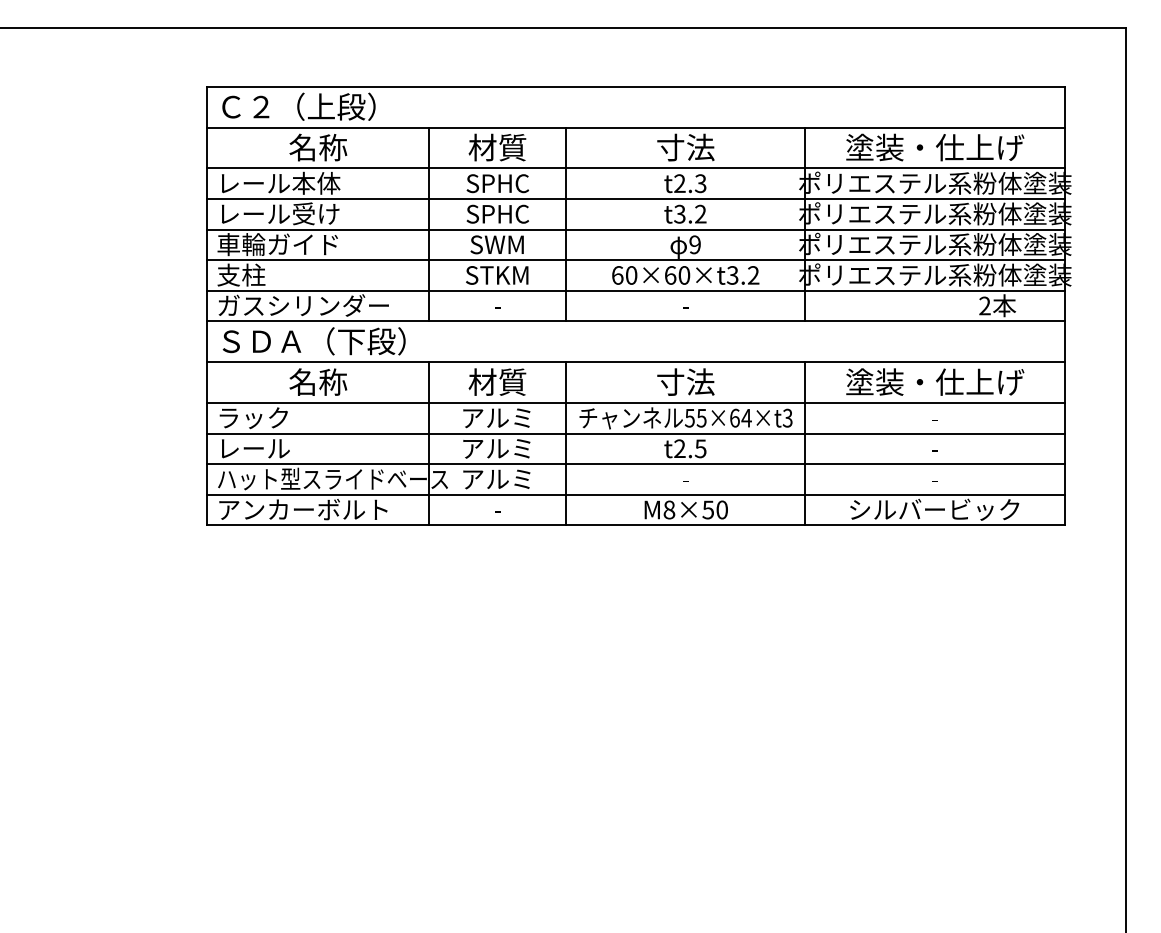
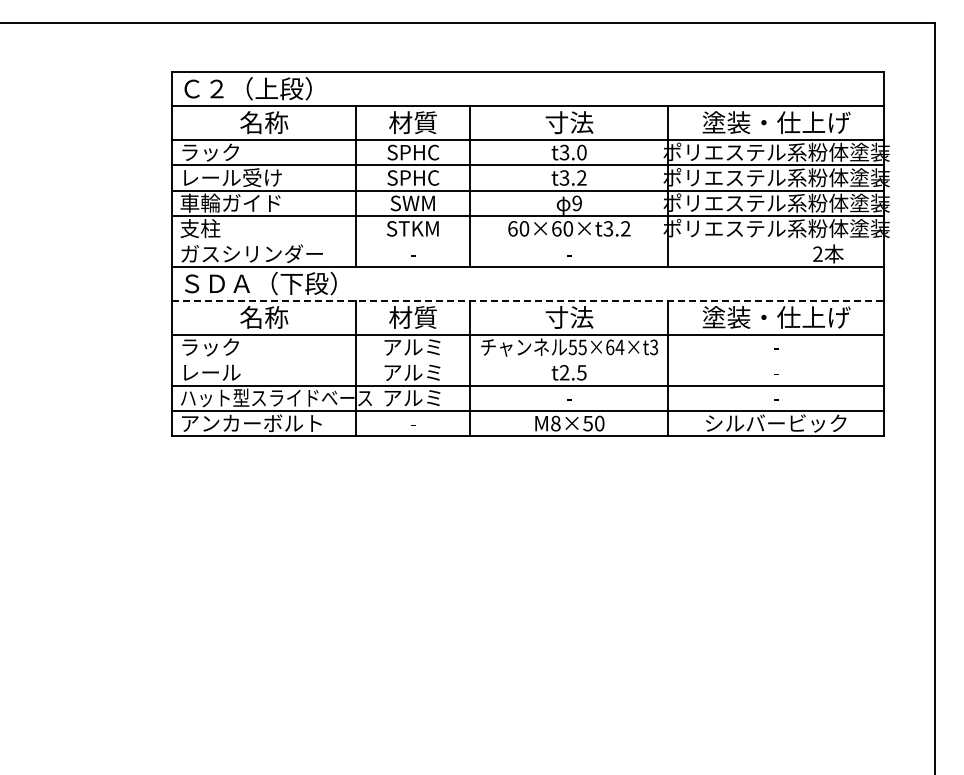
text: (280, 182) -> (232, 151), レール本体 -> ラック
text: (689, 183) -> (572, 152), t2.3 -> t3.0
line: (635, 290) -> (527, 241), removed
line: (636, 361) -> (528, 300), solid -> dashed
line: (635, 433) -> (527, 360), removed

